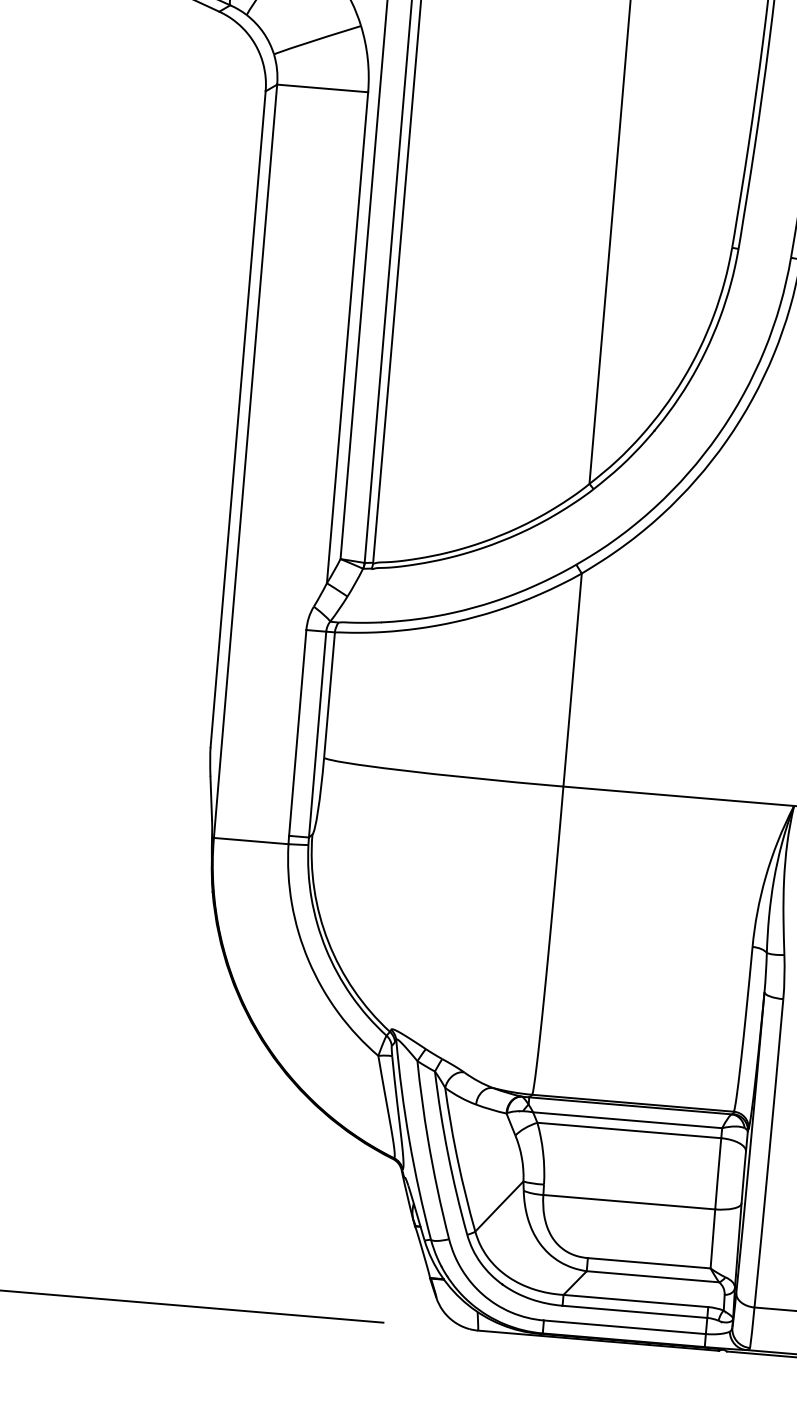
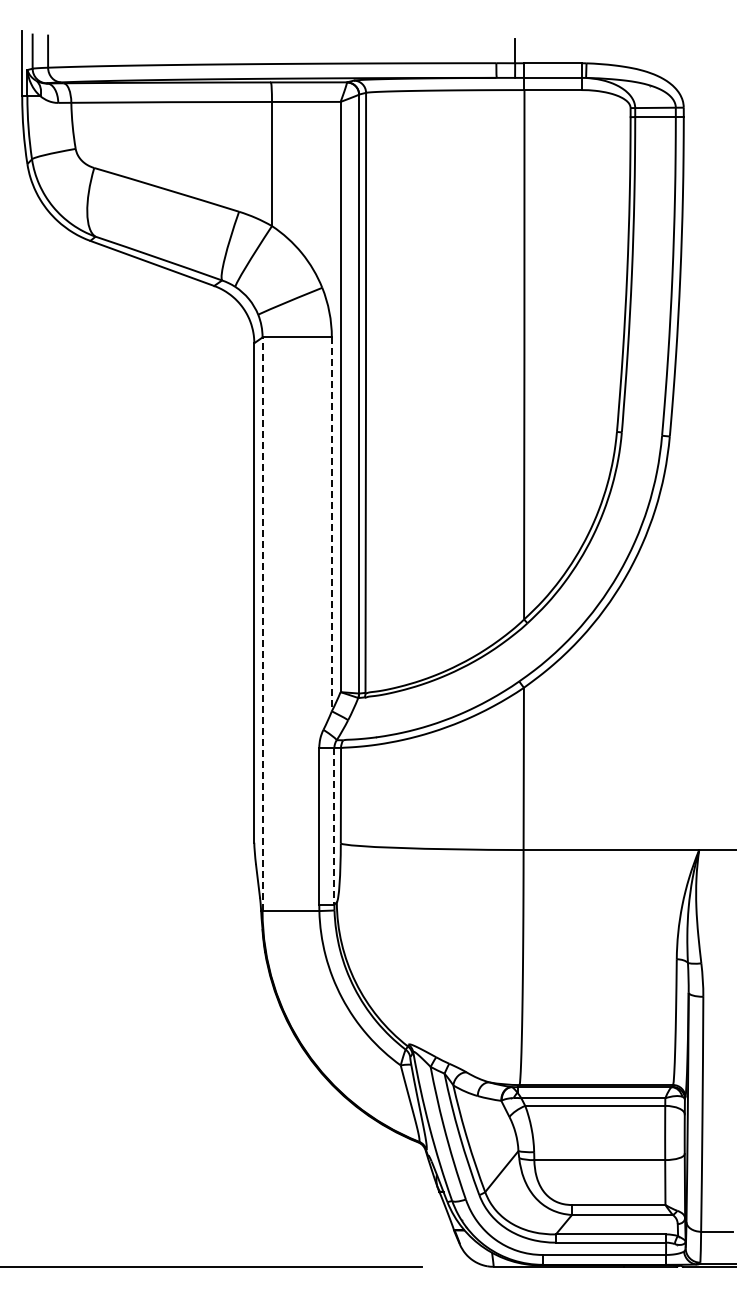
line: (347, 337) -> (331, 524), solid -> dashed
line: (245, 461) -> (262, 624), solid -> dashed
line: (317, 734) -> (334, 826), solid -> dashed

